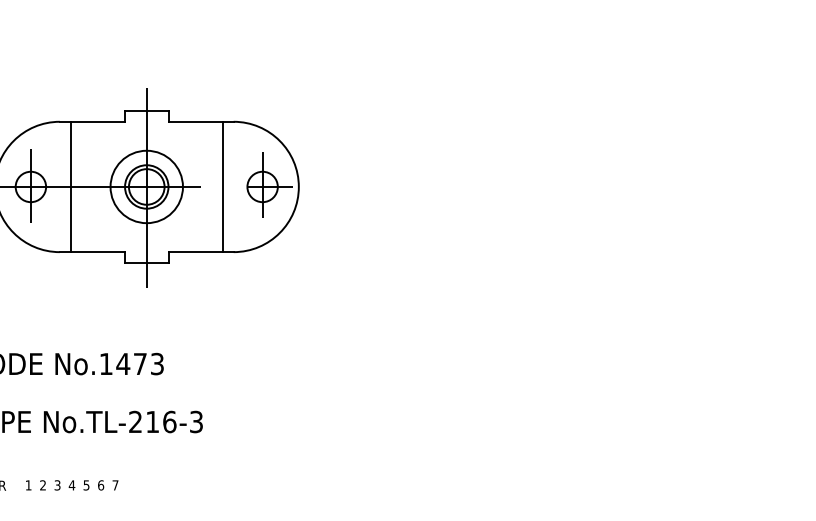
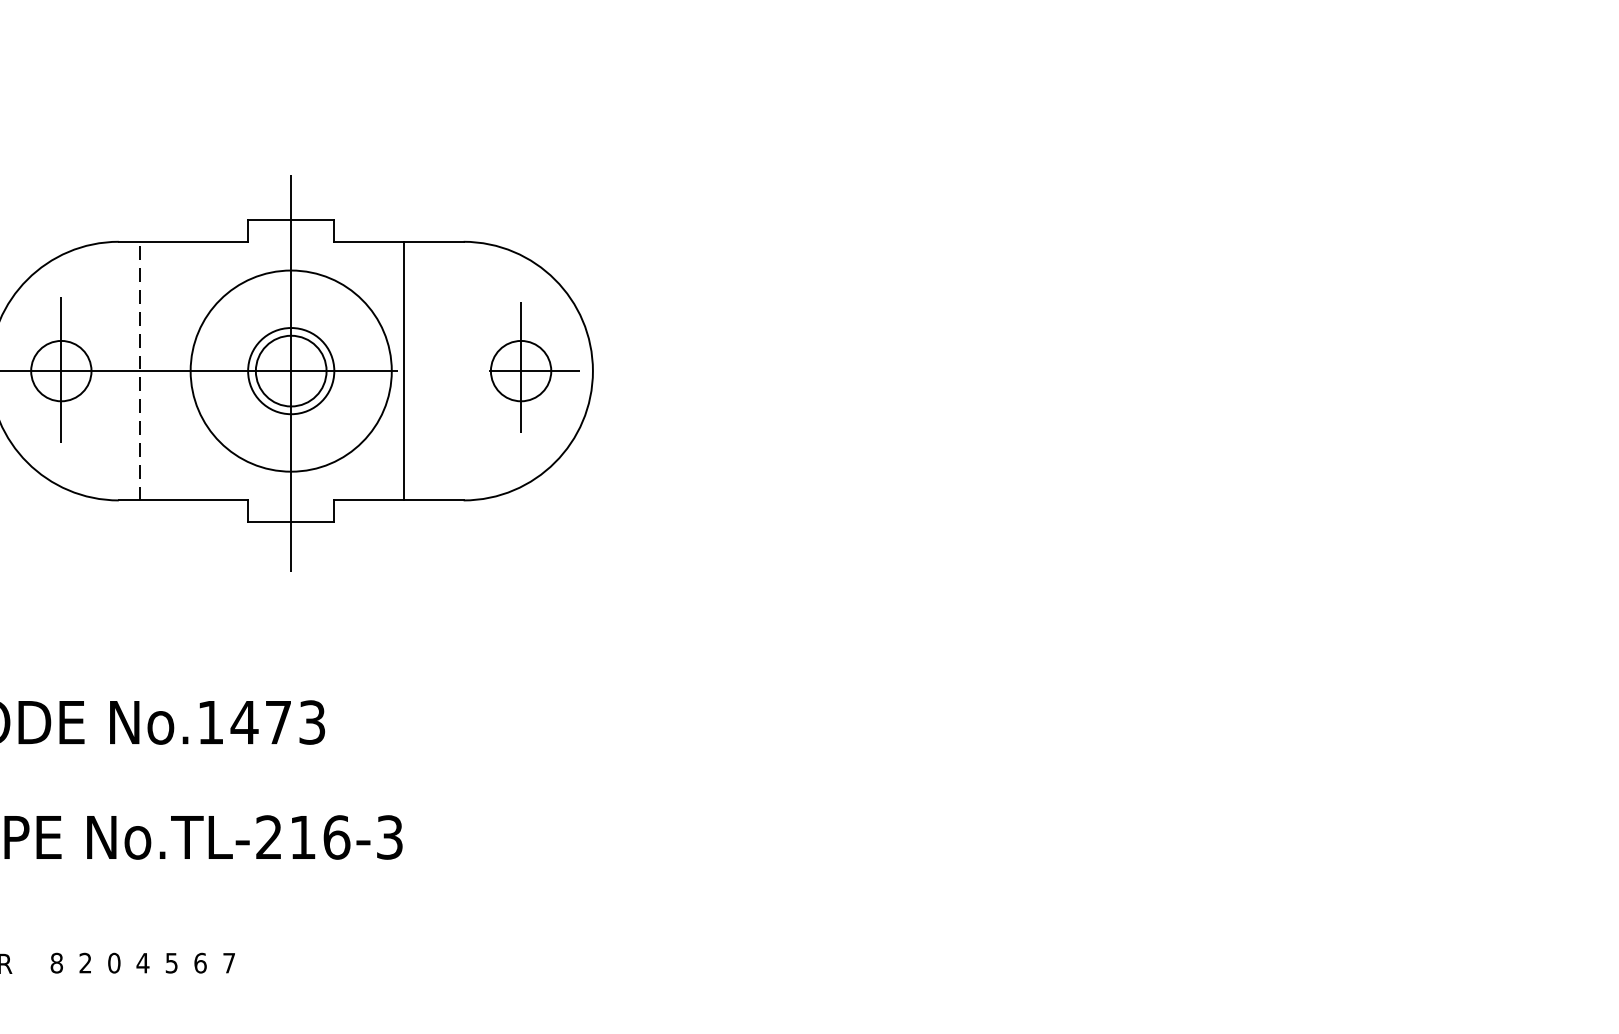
line: (70, 186) -> (139, 370), solid -> dashed
circle: (146, 186) -> (290, 370), size x1.4
line: (222, 186) -> (403, 370), moved
text: (28, 485) -> (56, 963), 1 -> 8
text: (57, 485) -> (114, 963), 3 -> 0

